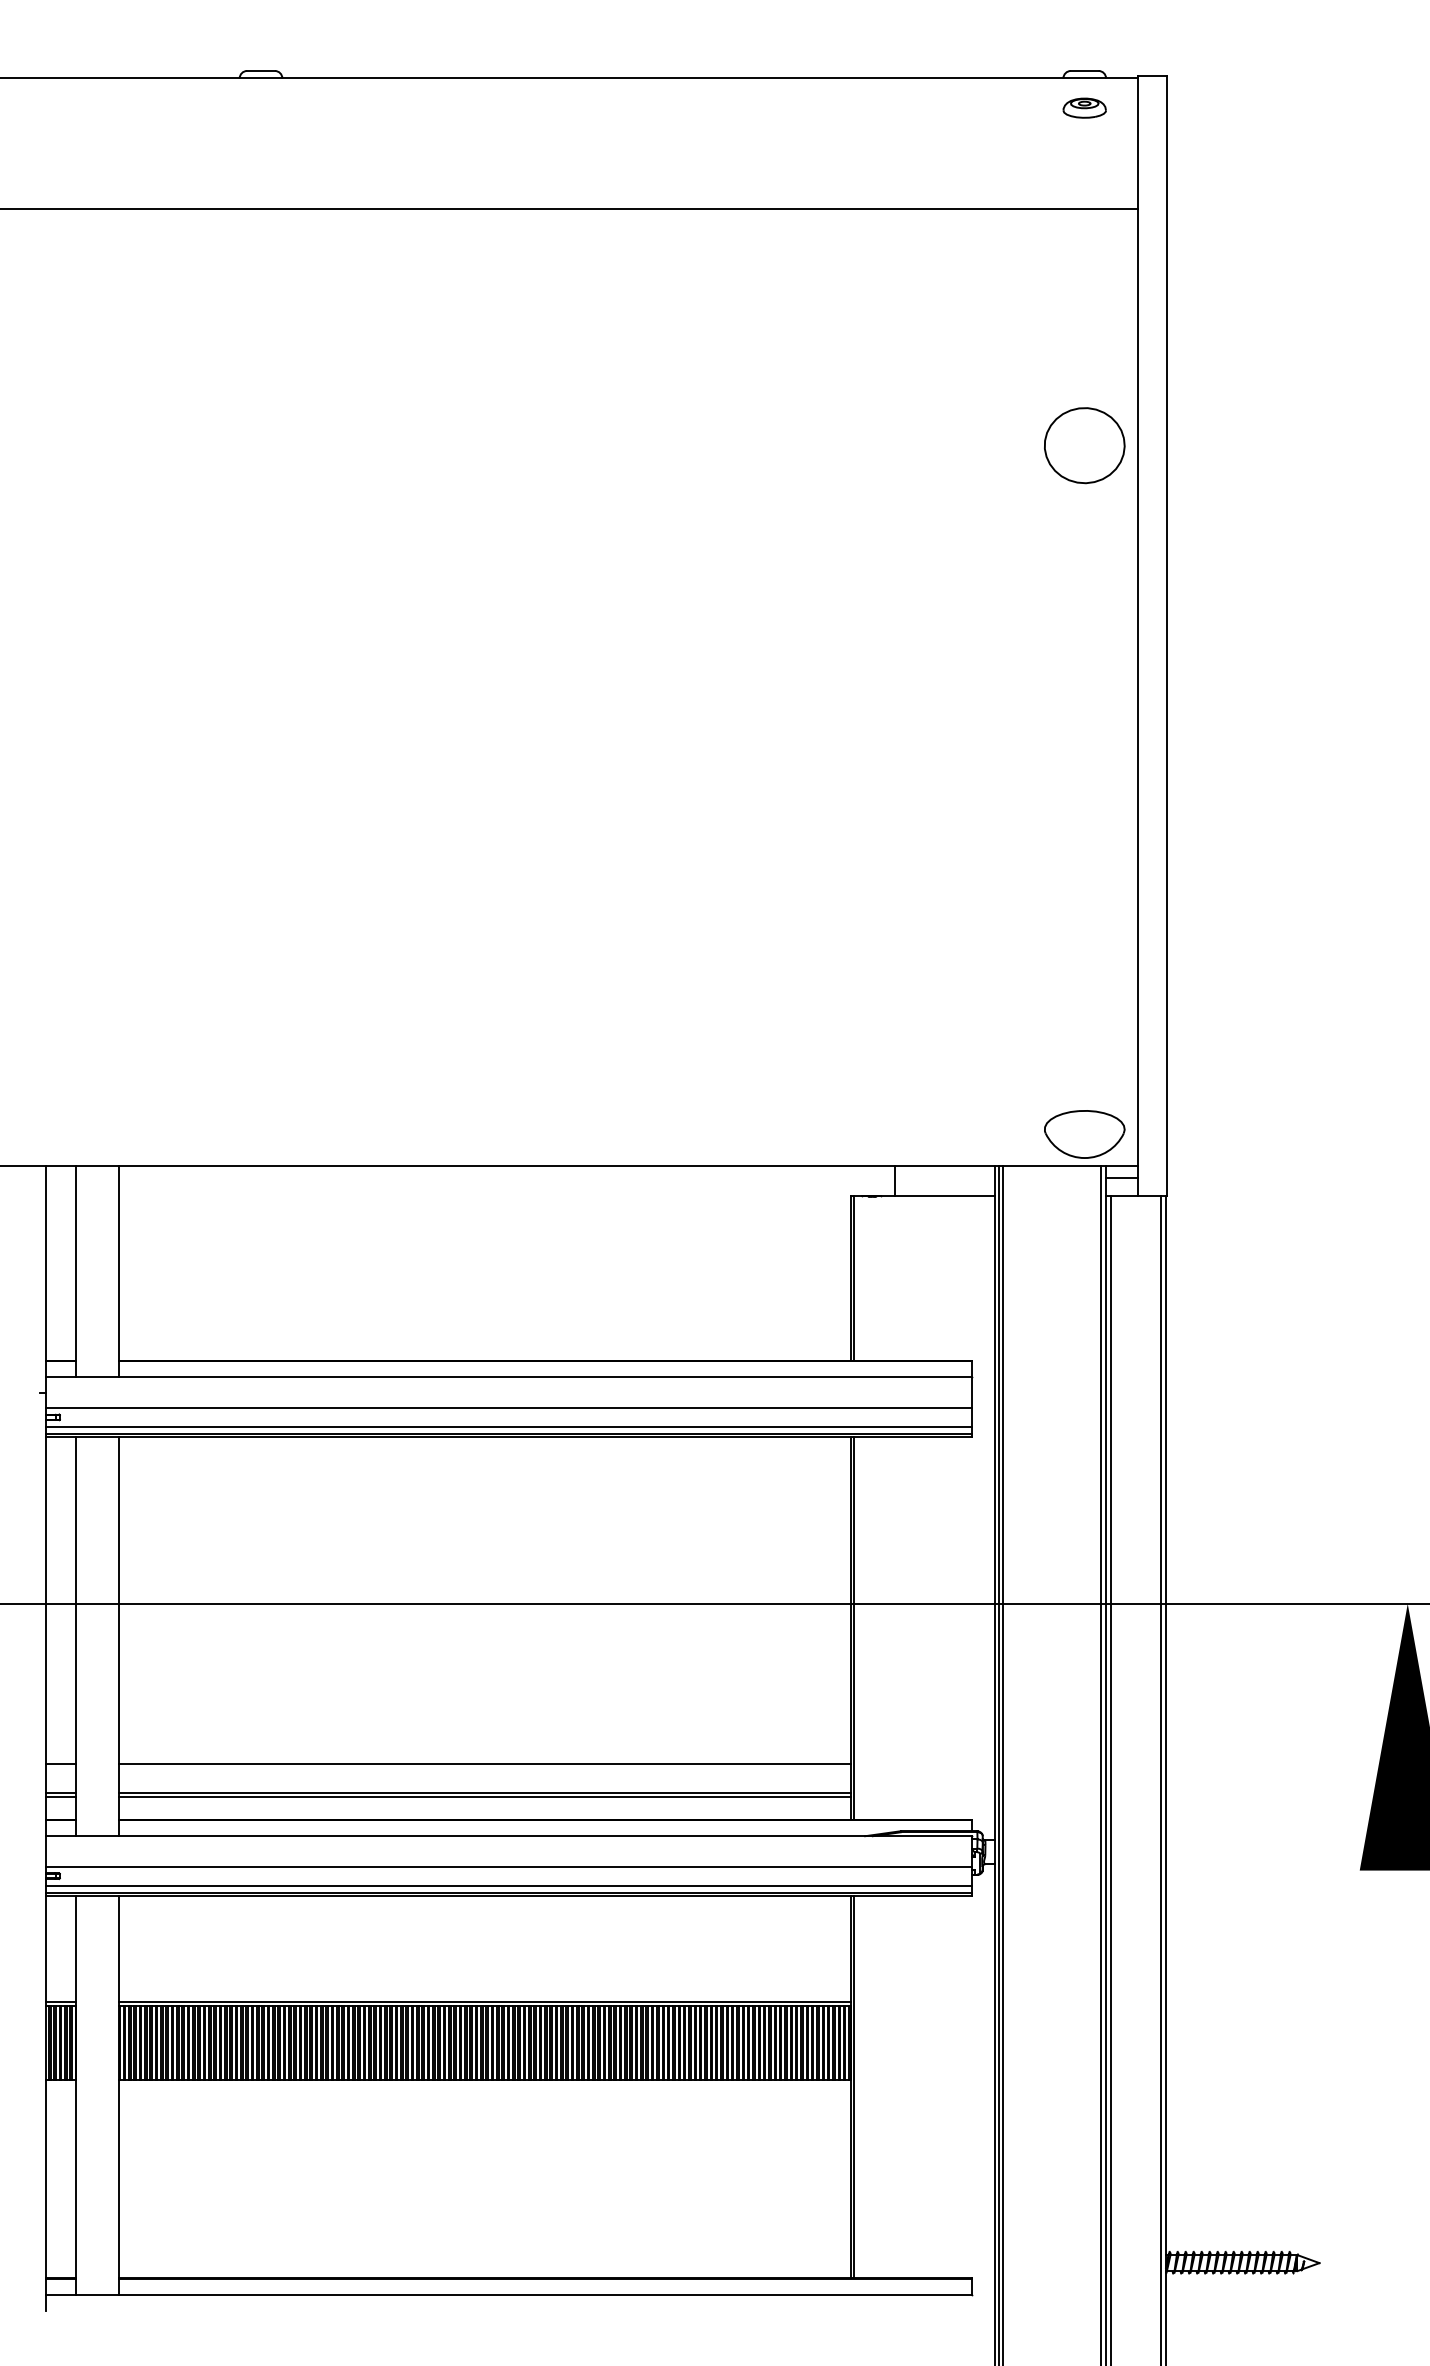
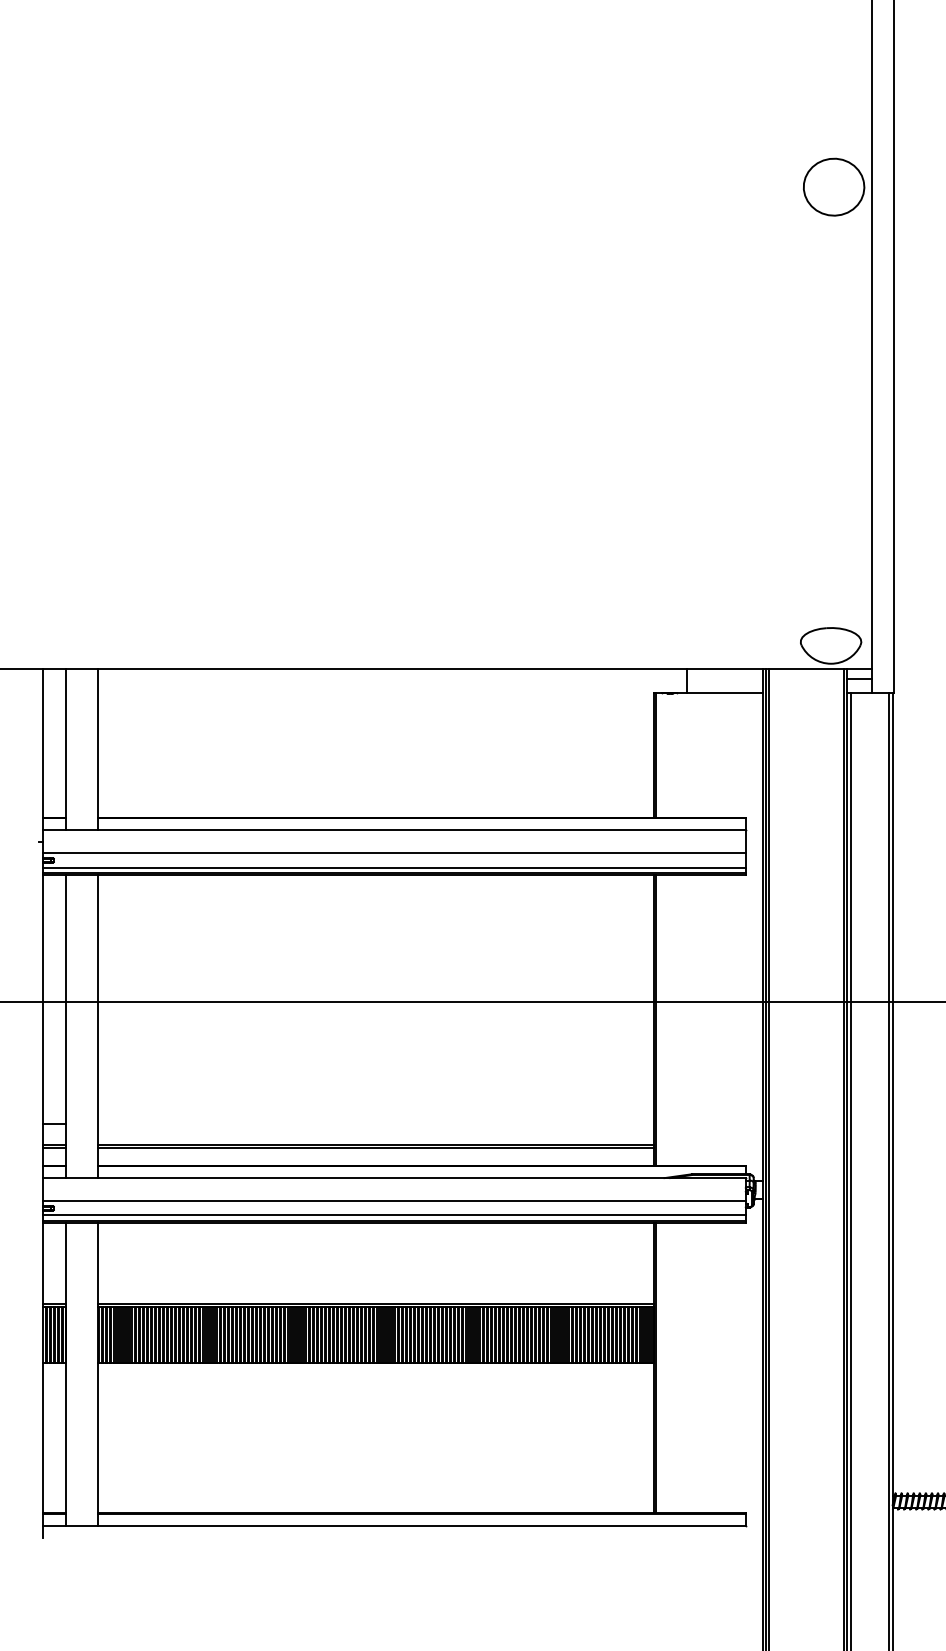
part: (1084, 445) -> (833, 187), moved
line: (484, 1764) -> (375, 1123), removed

